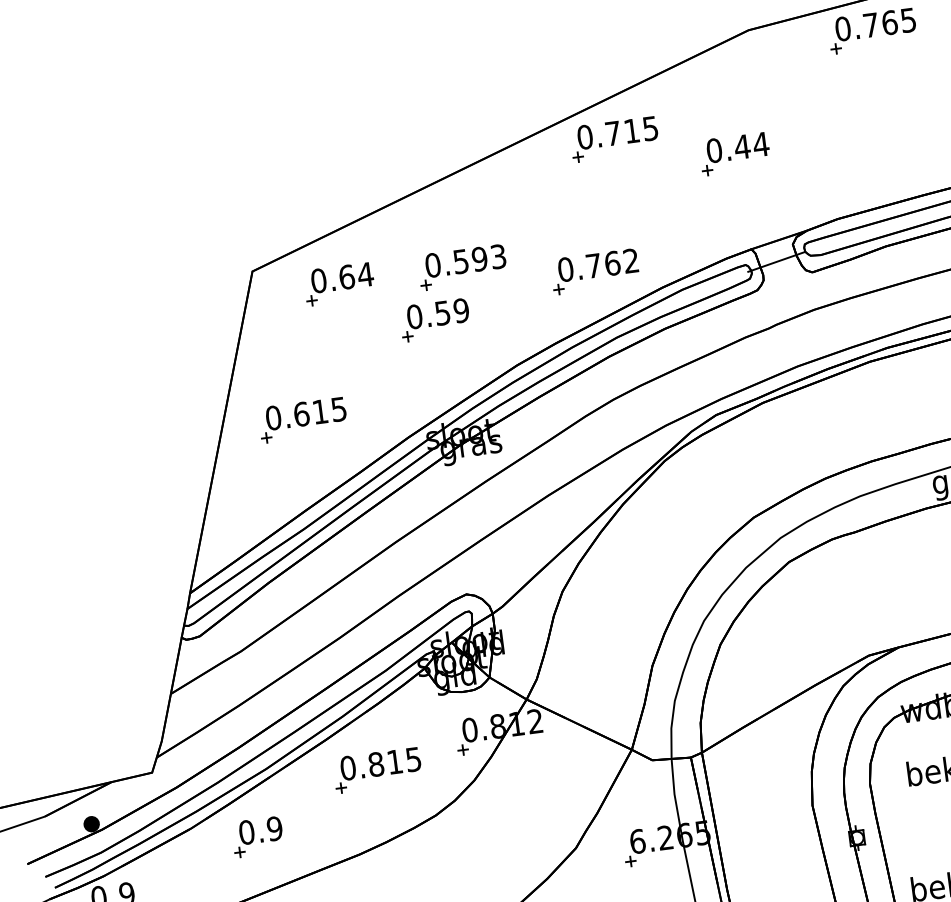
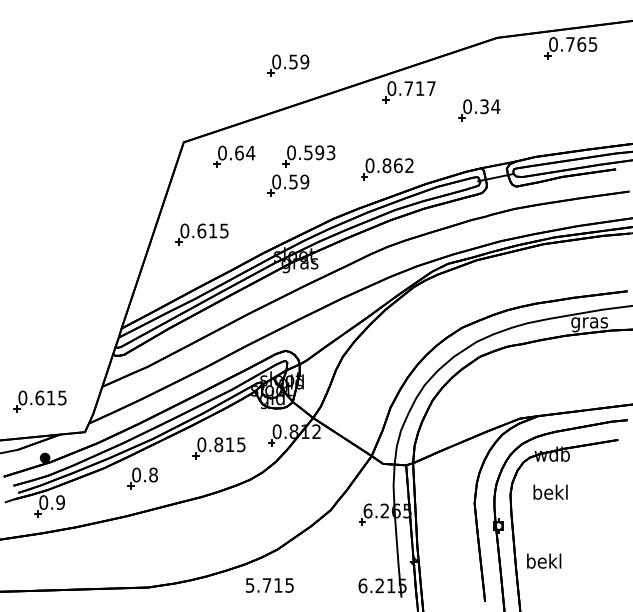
part: (409, 121) -> (288, 65), added
text: (650, 128) -> (431, 88), 0.715 -> 0.717
text: (742, 146) -> (484, 106), 0.44 -> 0.34
text: (593, 265) -> (386, 165), 0.762 -> 0.862
part: (70, 731) -> (39, 401), added
text: (274, 827) -> (153, 474), 0.9 -> 0.8

